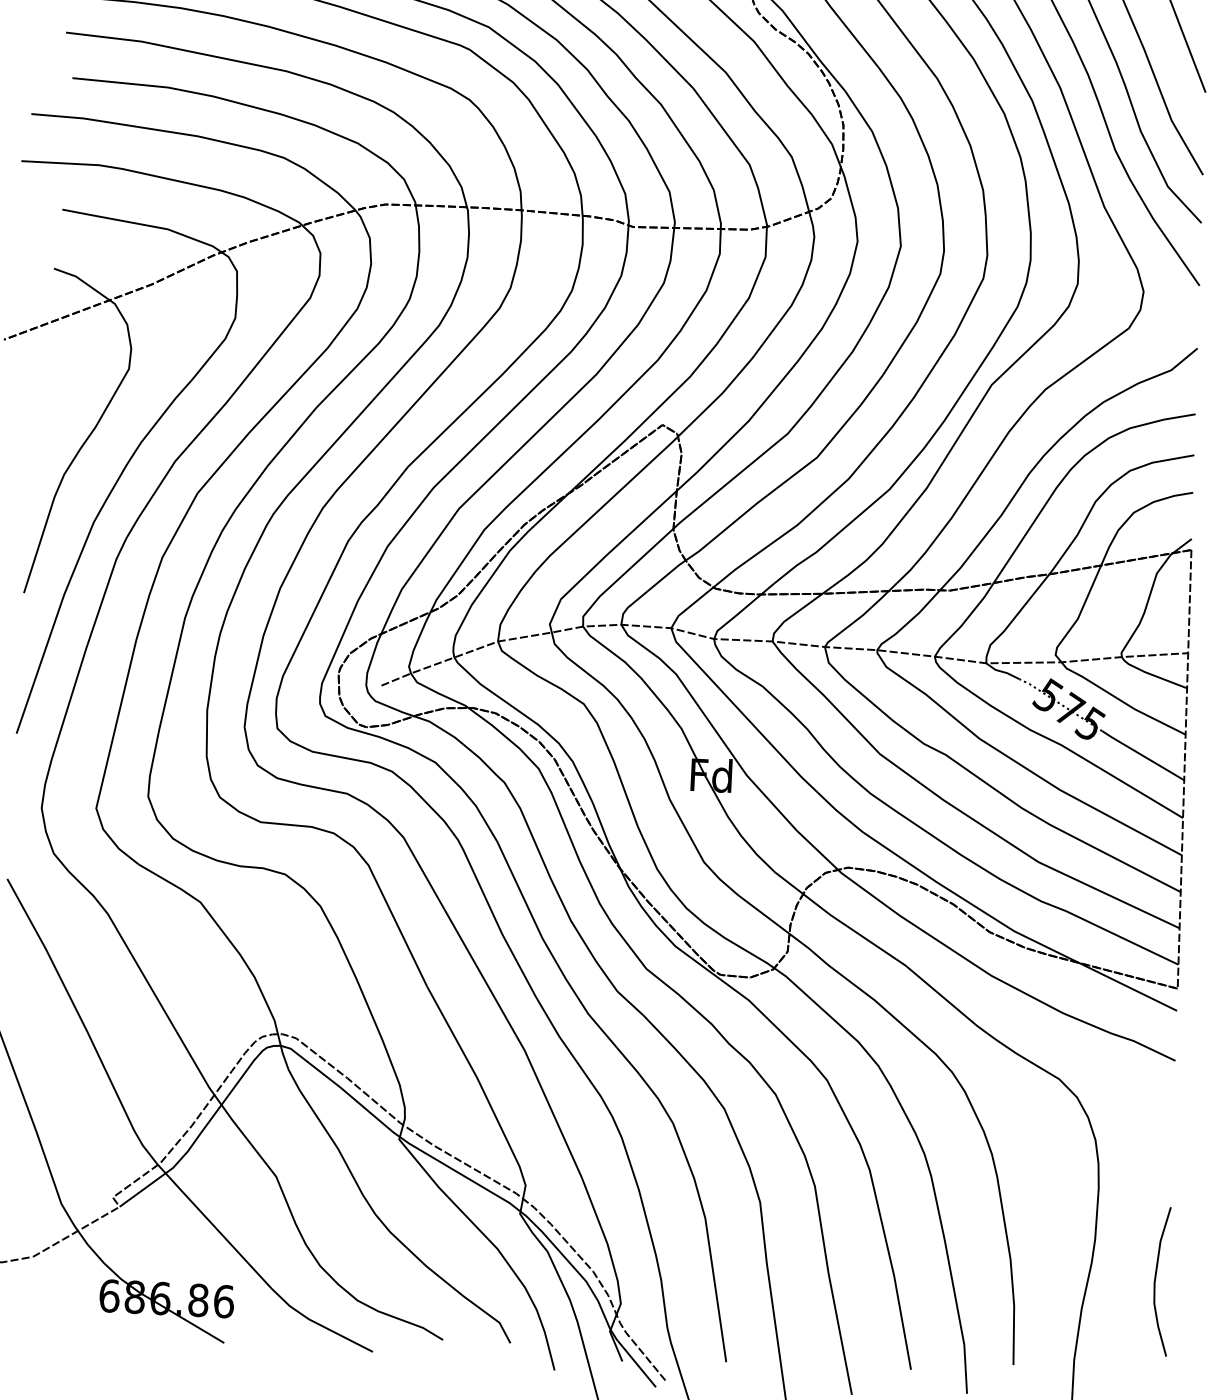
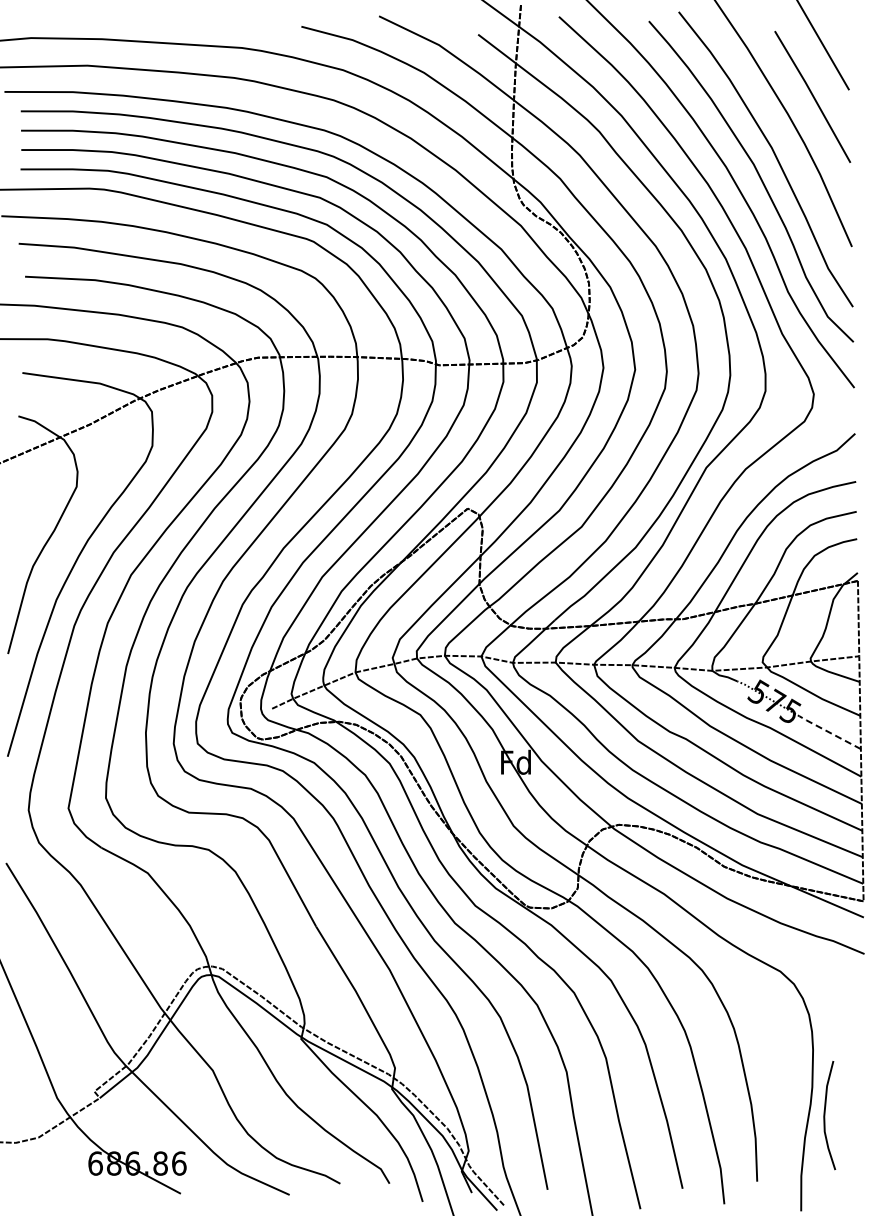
line: (1142, 755) -> (829, 732), solid -> dashed
curve: (1156, 1281) -> (825, 1115), moved

